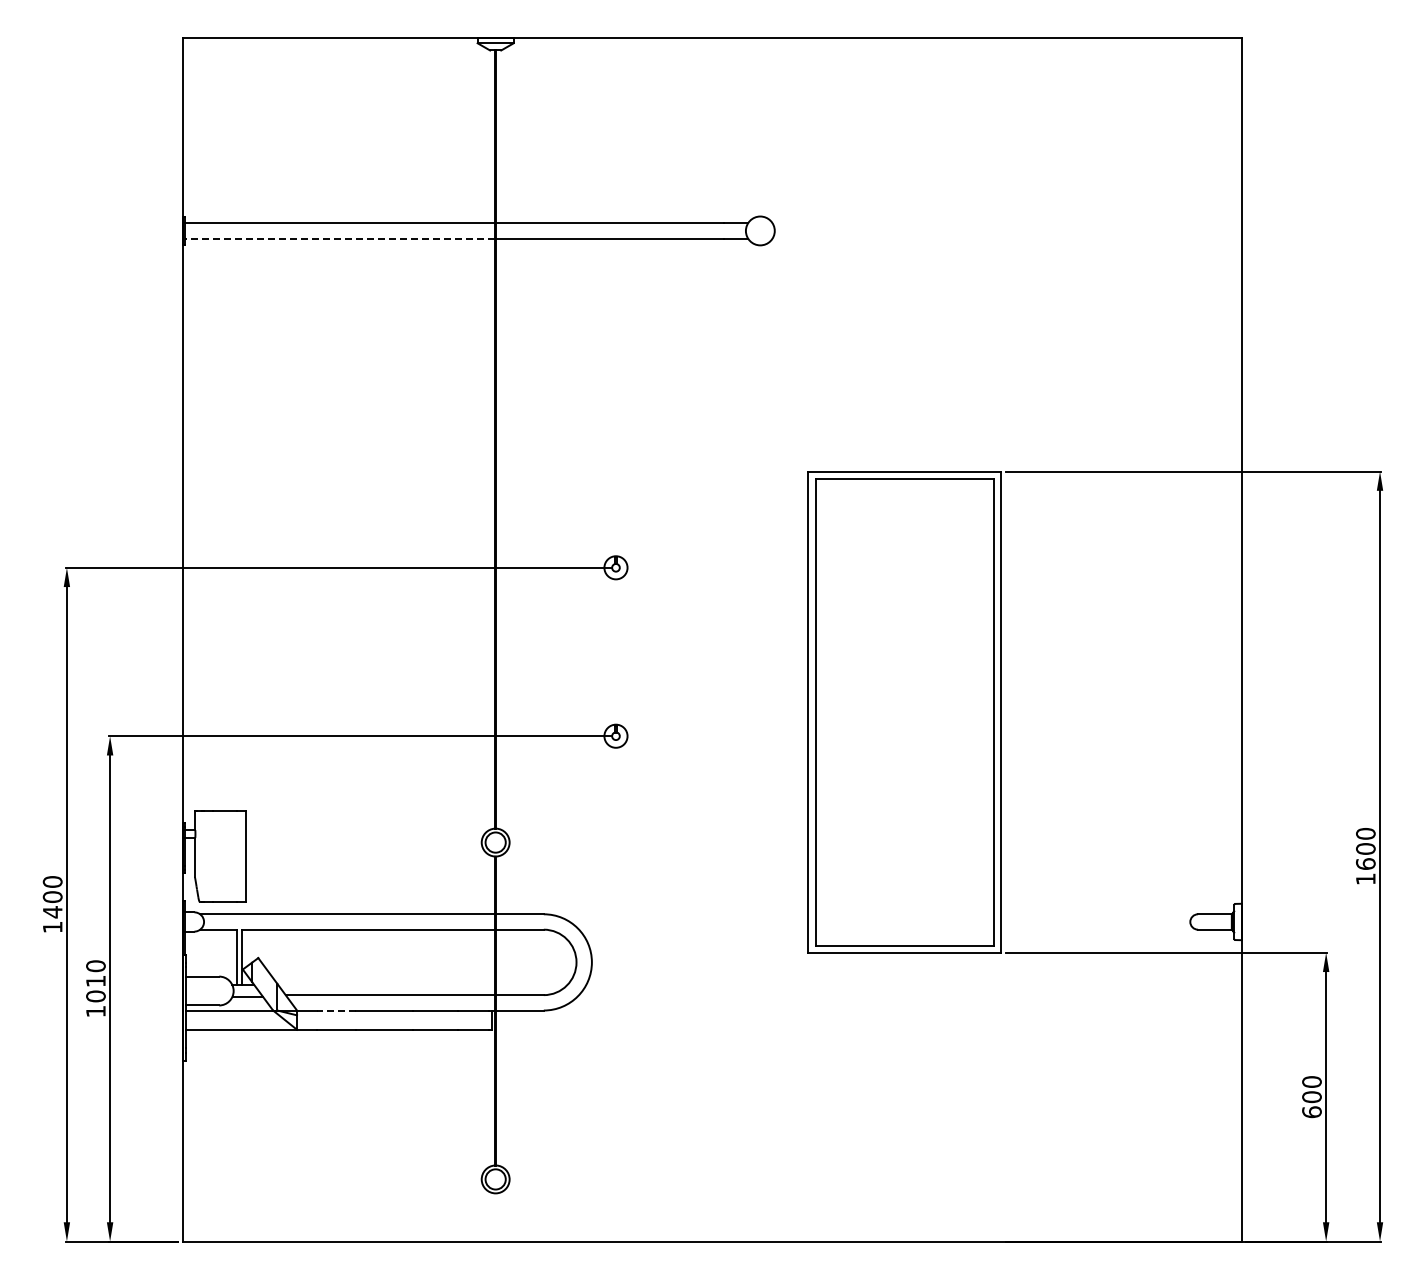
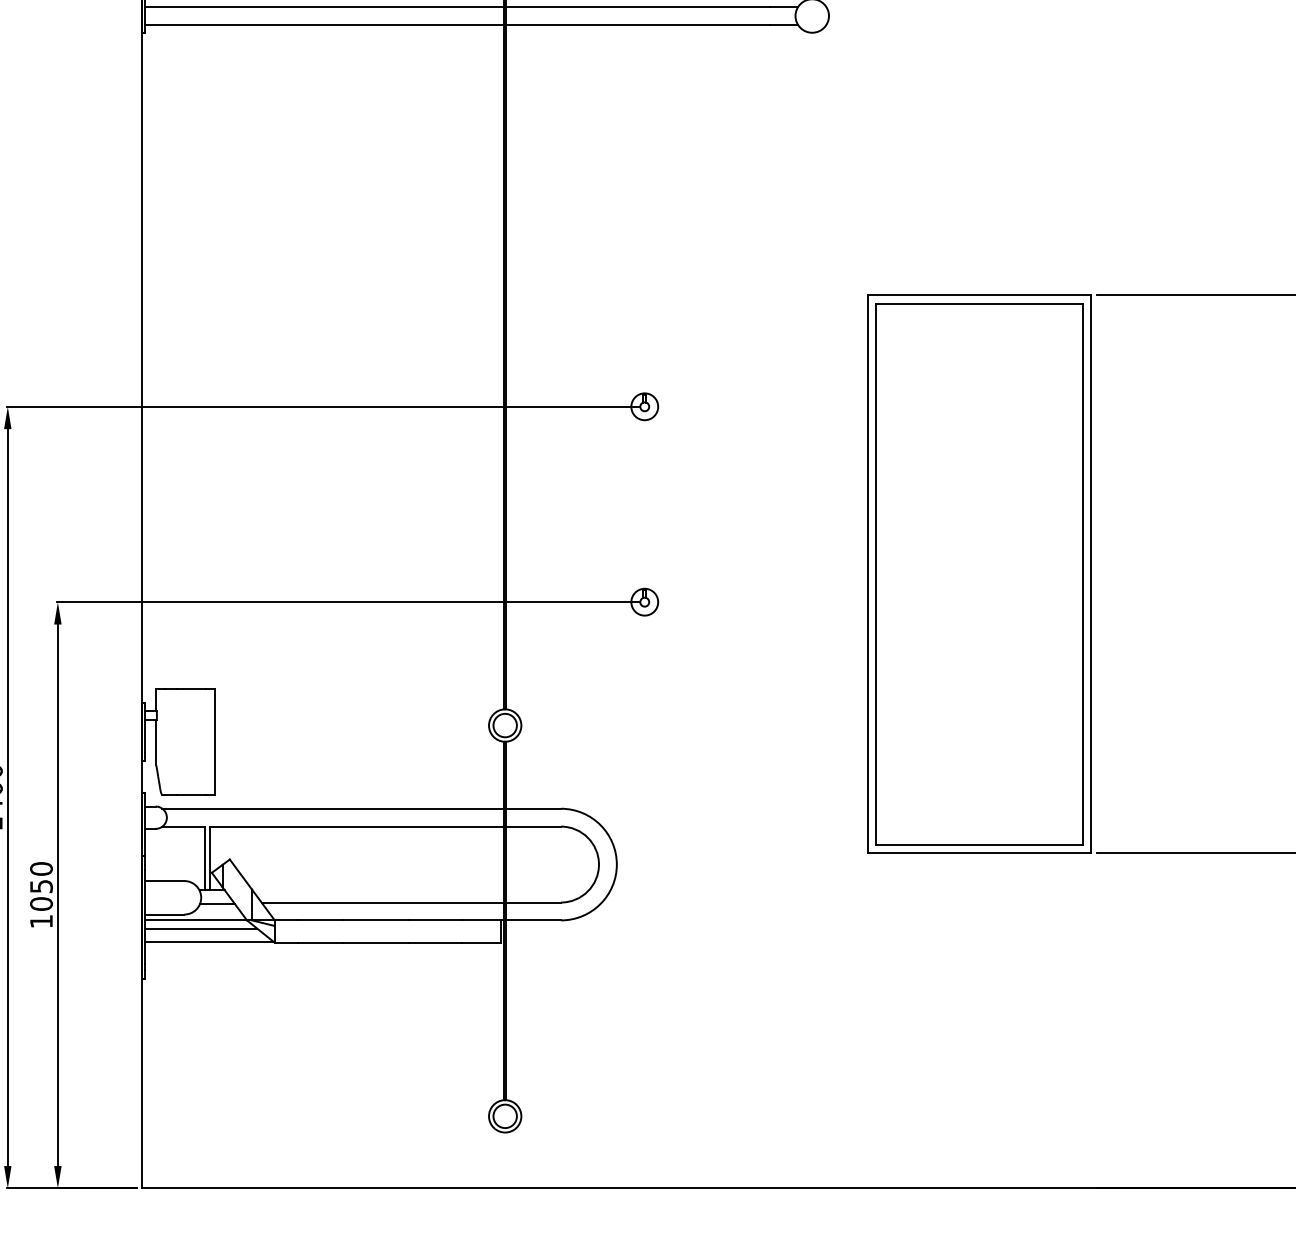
line: (340, 238) -> (325, 24), dashed -> solid
text: (95, 980) -> (40, 885), 1010 -> 1050
line: (335, 1010) -> (319, 920), dashed -> solid
line: (233, 1017) -> (201, 928), added

